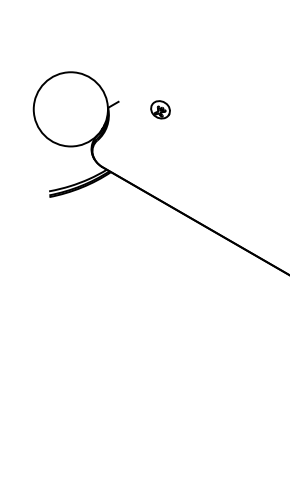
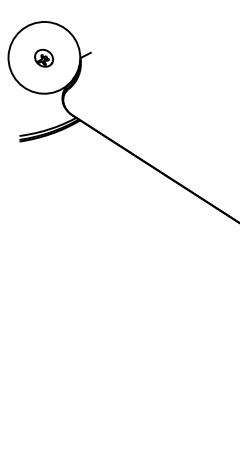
part: (160, 109) -> (44, 57), moved

